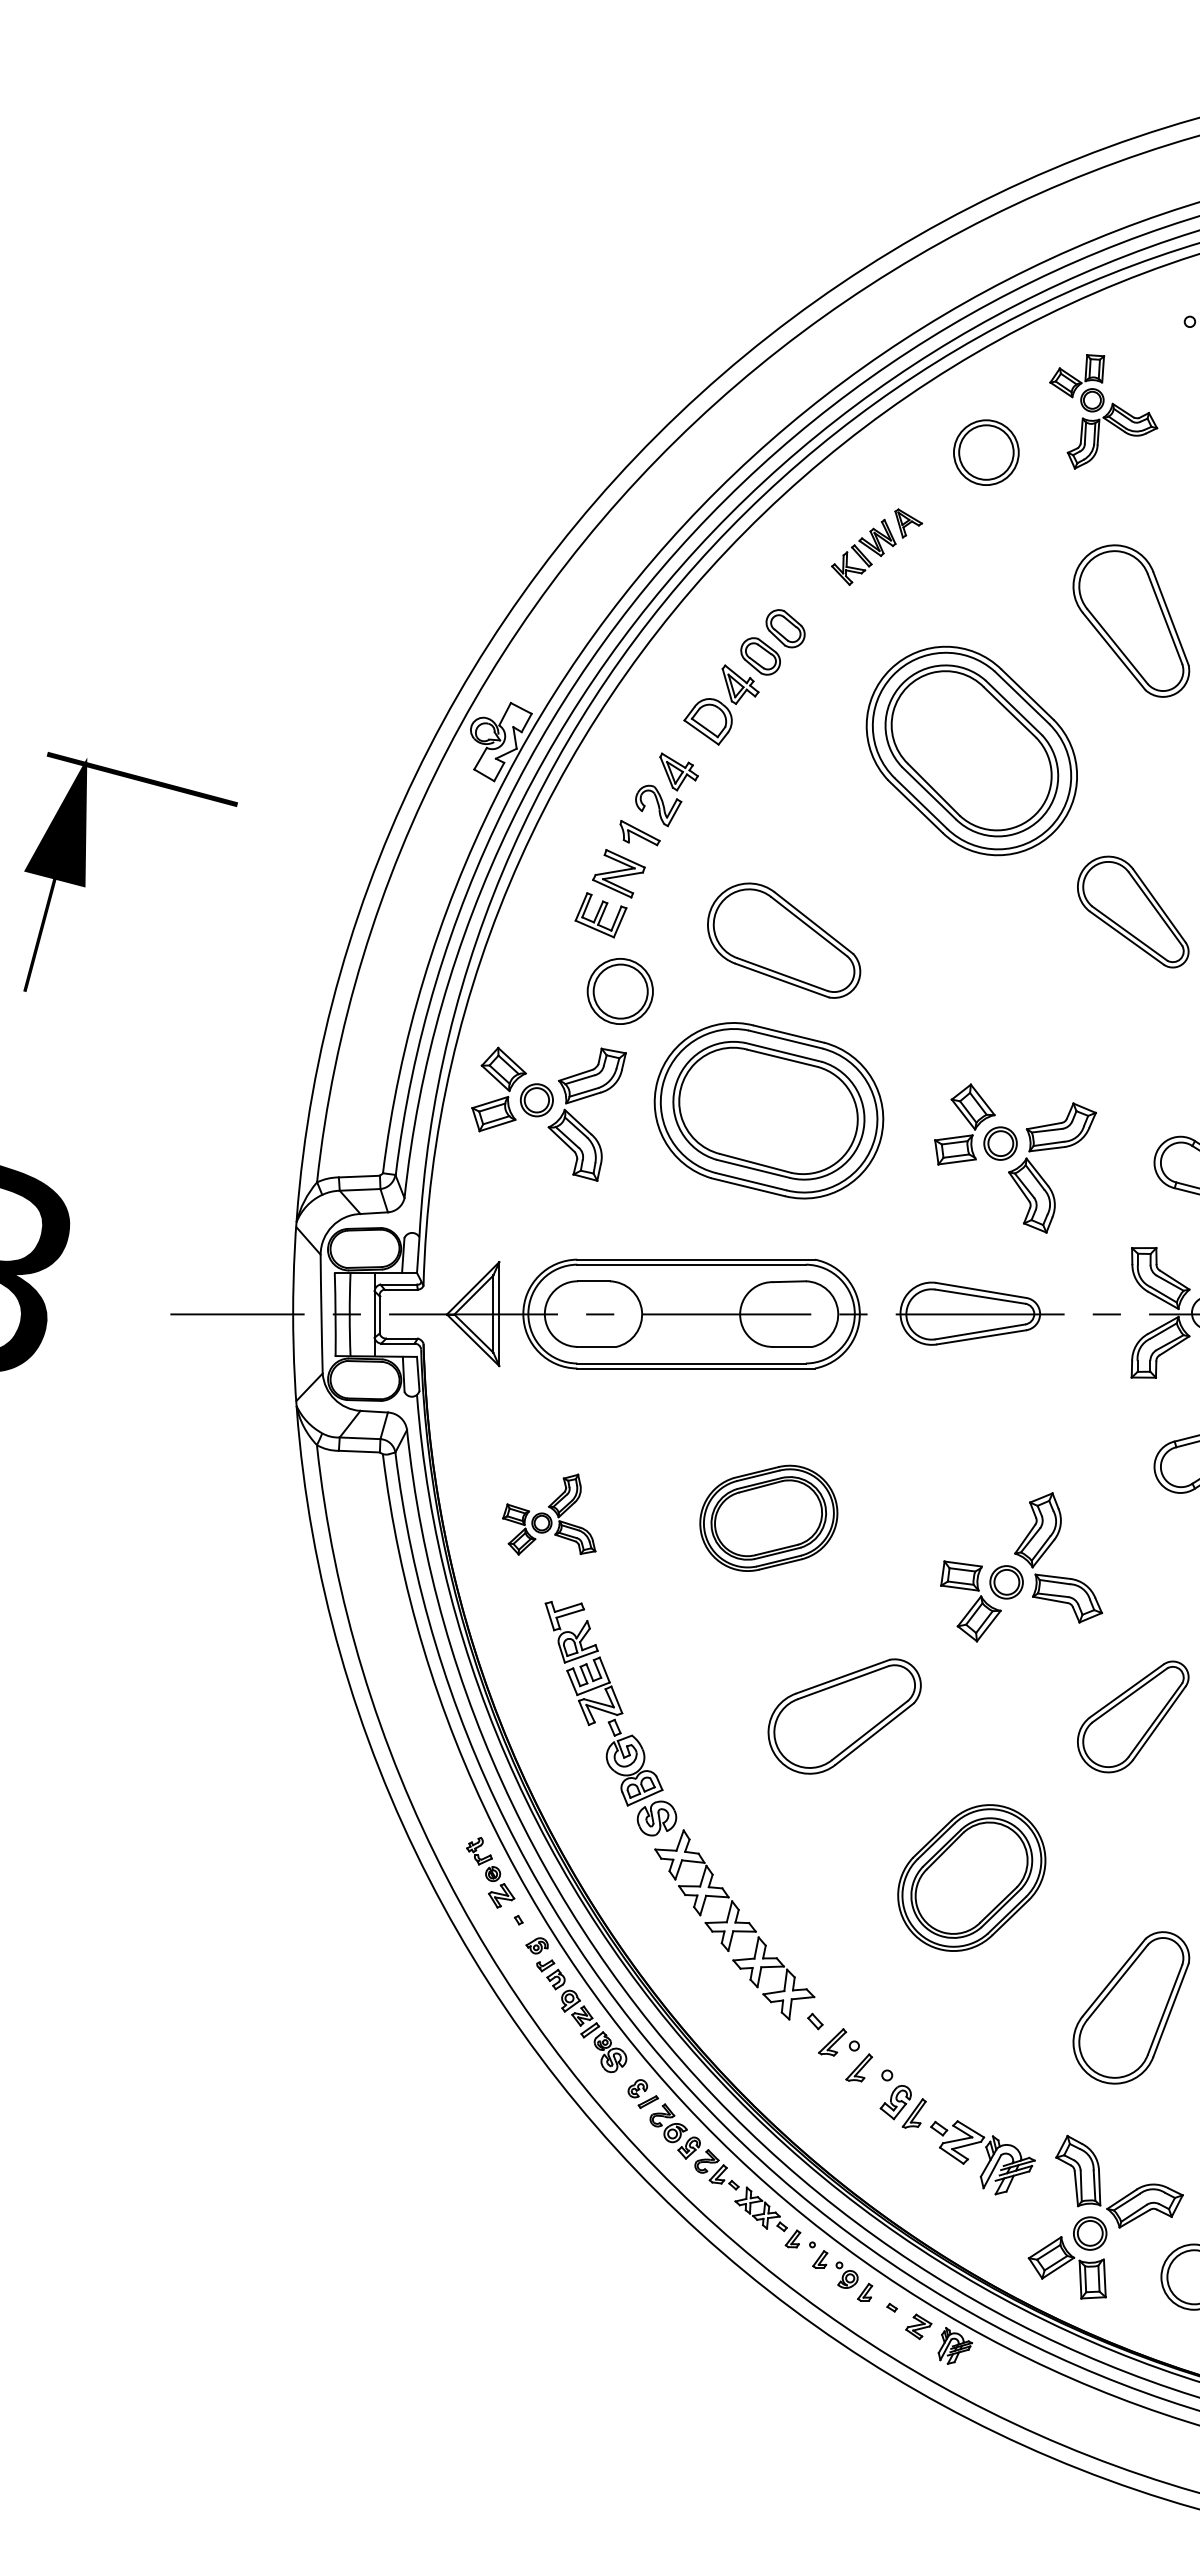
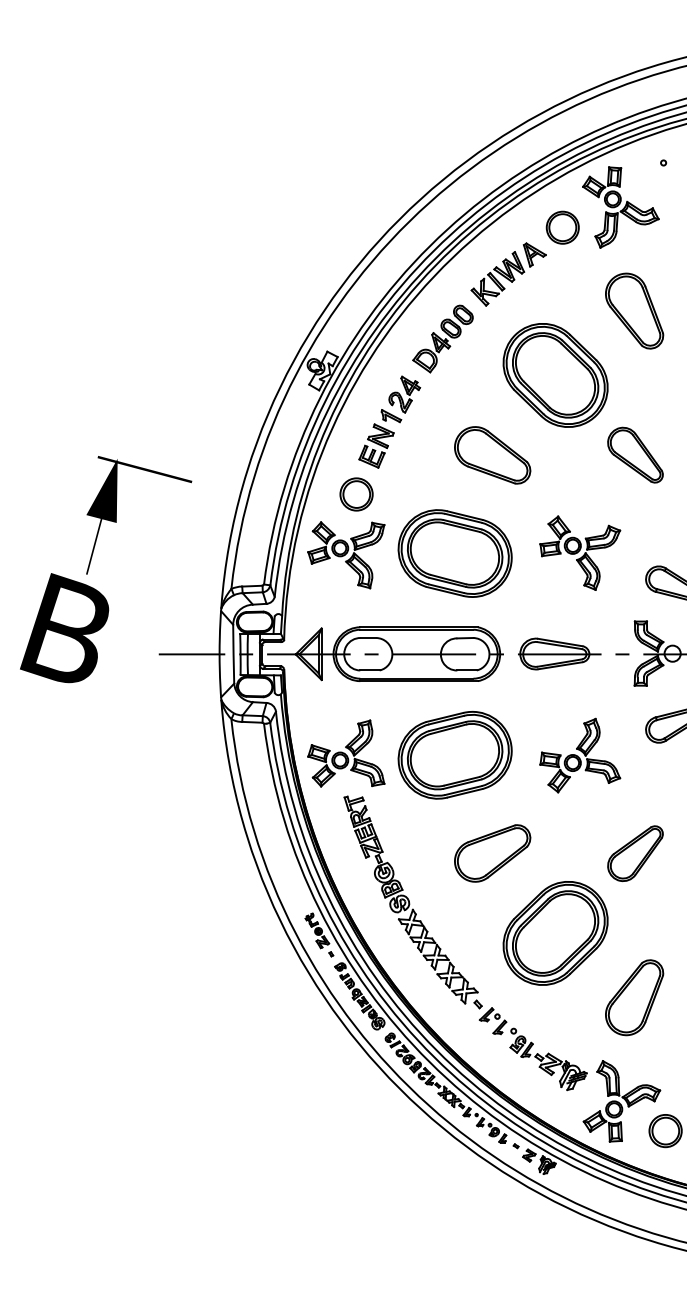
part: (1102, 411) -> (620, 207), size x1.43
part: (876, 547) -> (508, 274), size x1.67
part: (84, 872) -> (116, 515), moved
part: (783, 940) -> (492, 455), moved
part: (620, 991) -> (356, 494), moved
part: (1016, 1157) -> (580, 552), moved
part: (549, 1514) -> (346, 753), size x1.67
part: (767, 1518) -> (454, 755), size x1.67
part: (1022, 1567) -> (580, 755), moved
part: (971, 1878) -> (555, 933), size x1.43

